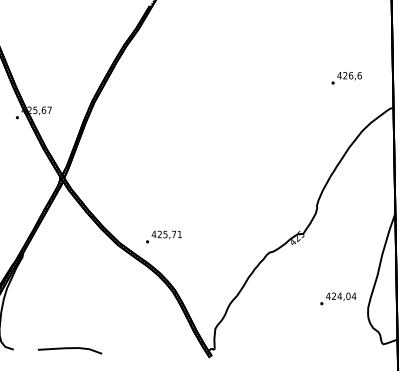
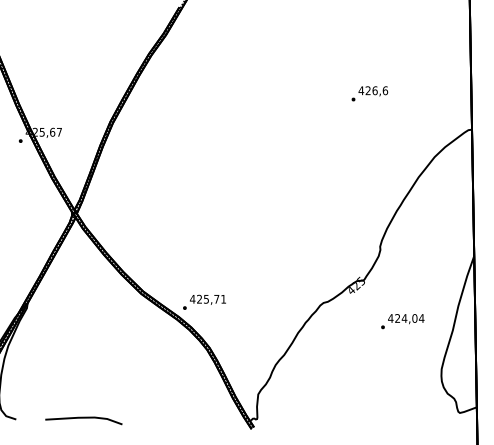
text: (346, 77) -> (369, 93), moved
text: (163, 236) -> (204, 301), moved
text: (338, 298) -> (402, 321), moved

